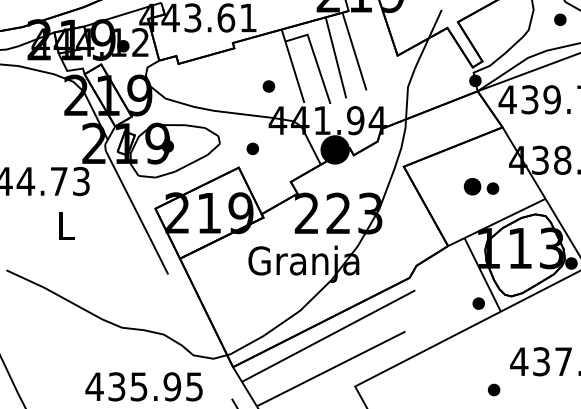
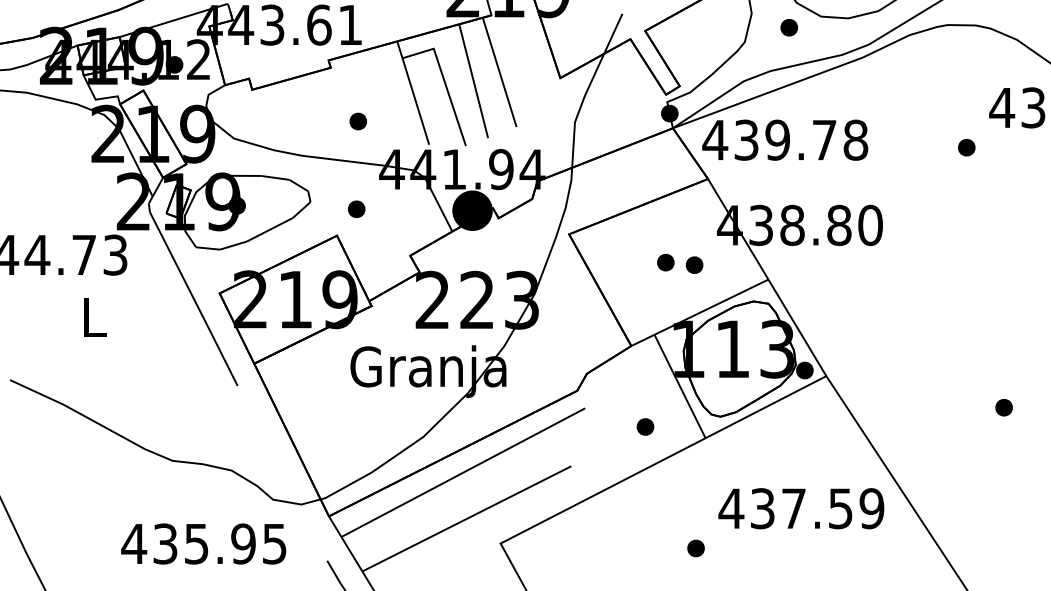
part: (268, 86) -> (357, 121), moved
part: (472, 186) -> (665, 262), size x0.71
part: (478, 303) -> (645, 426), moved

